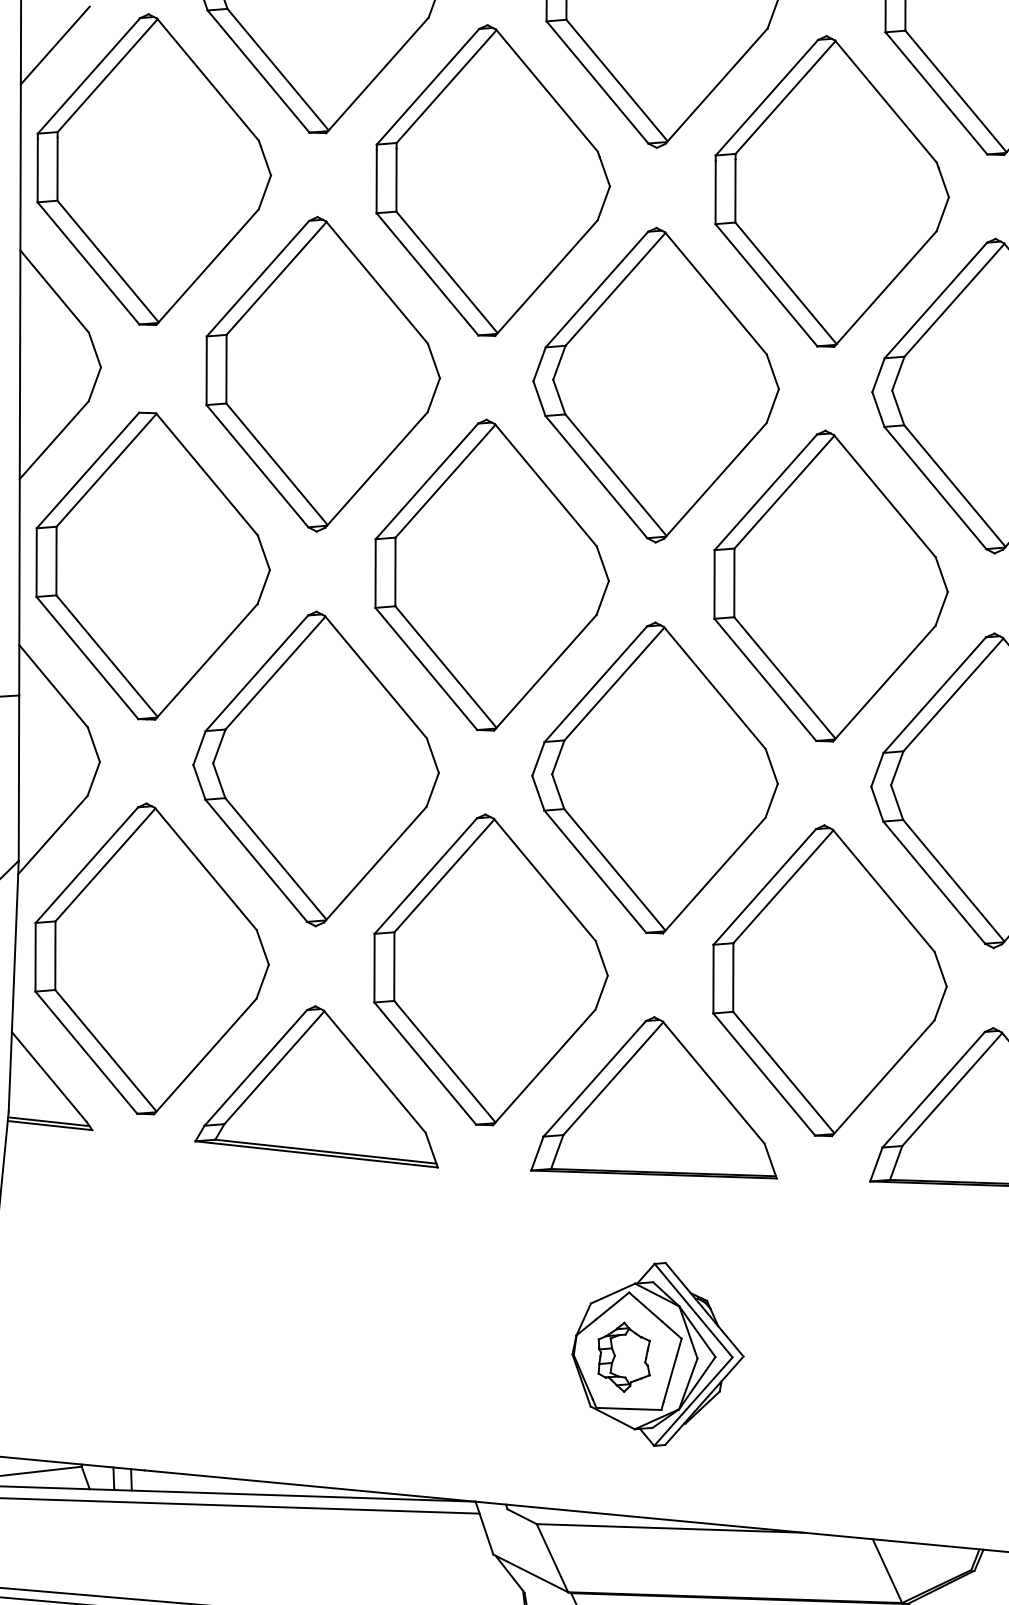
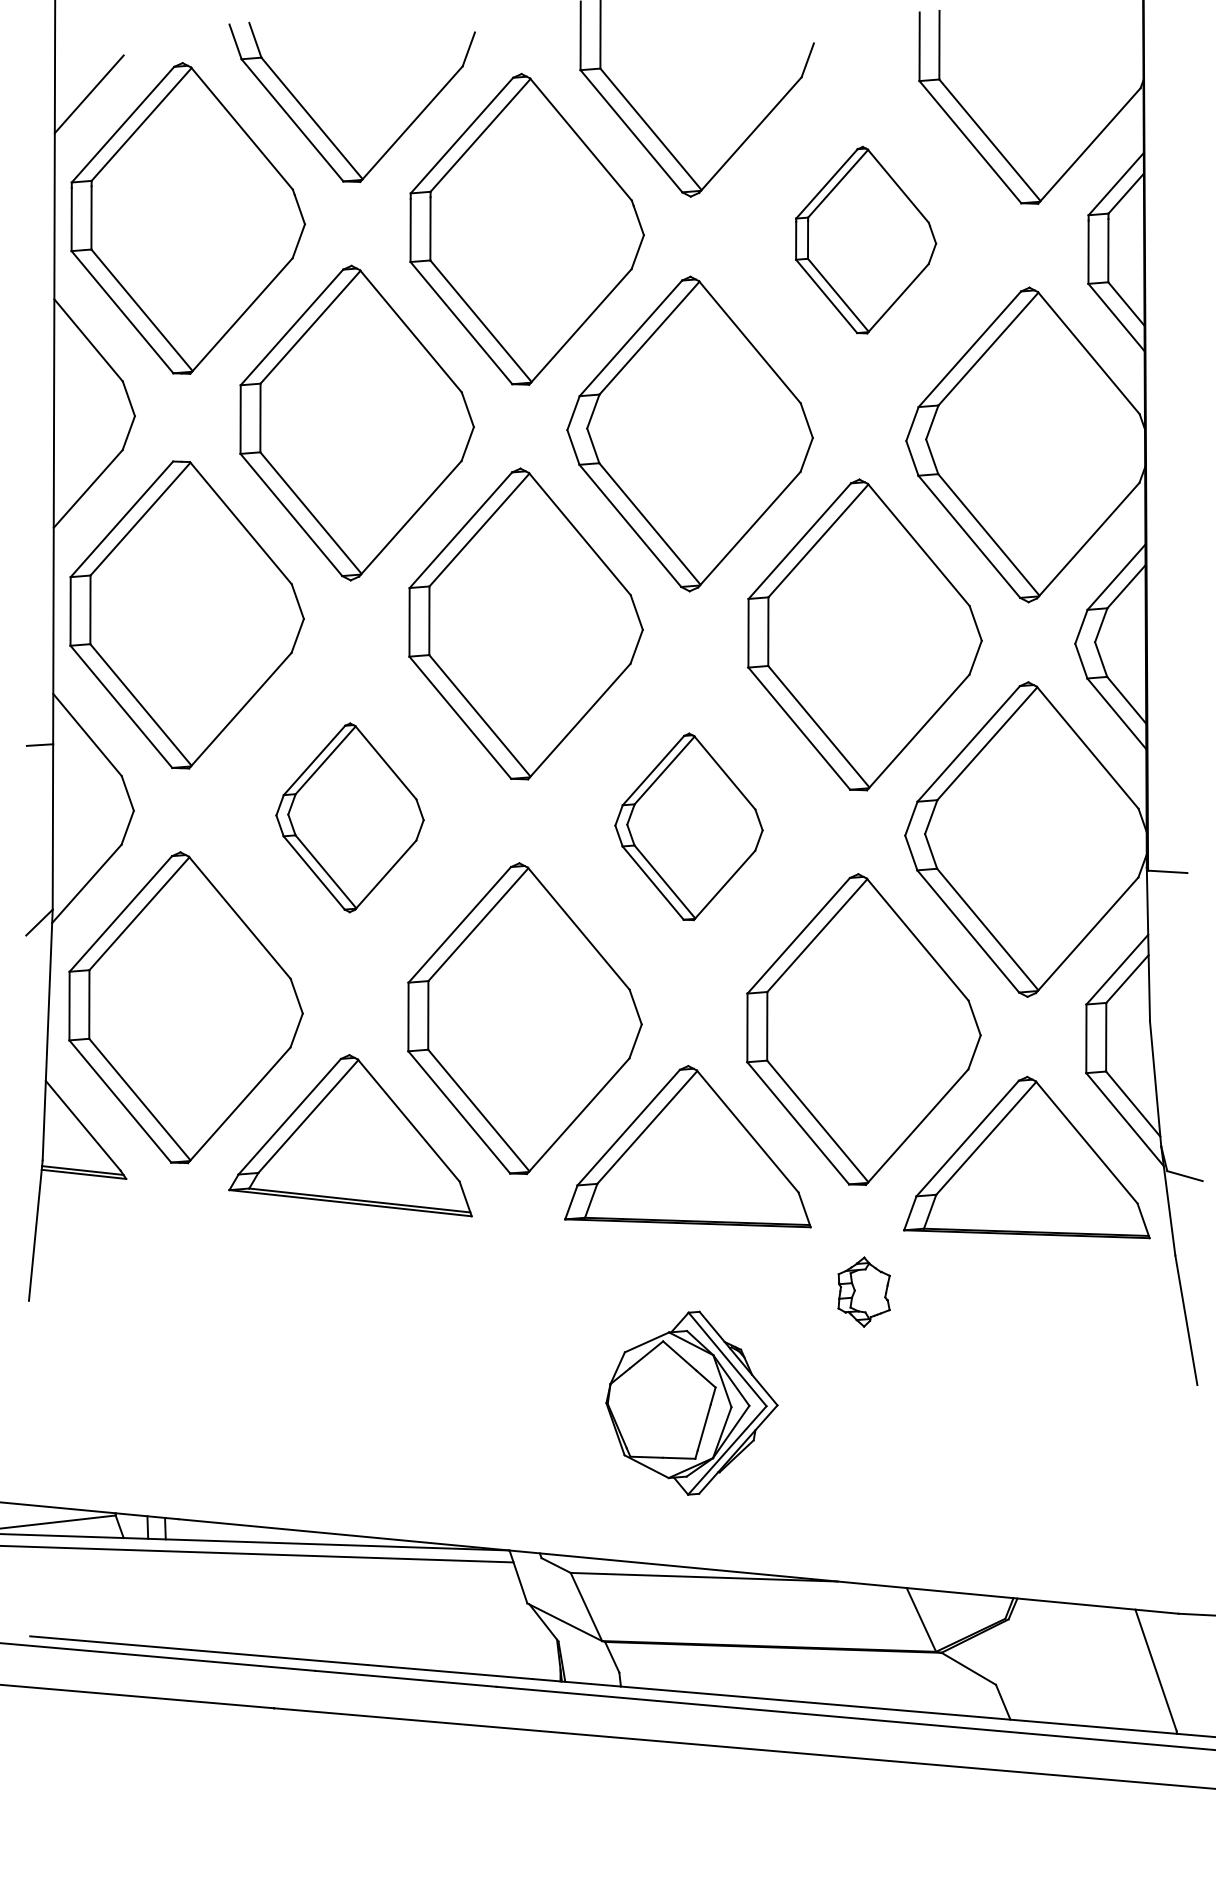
part: (831, 190) -> (865, 239), size x0.6
part: (315, 768) -> (349, 817), size x0.6
part: (654, 777) -> (688, 826), size x0.6
part: (623, 1356) -> (863, 1291), moved

